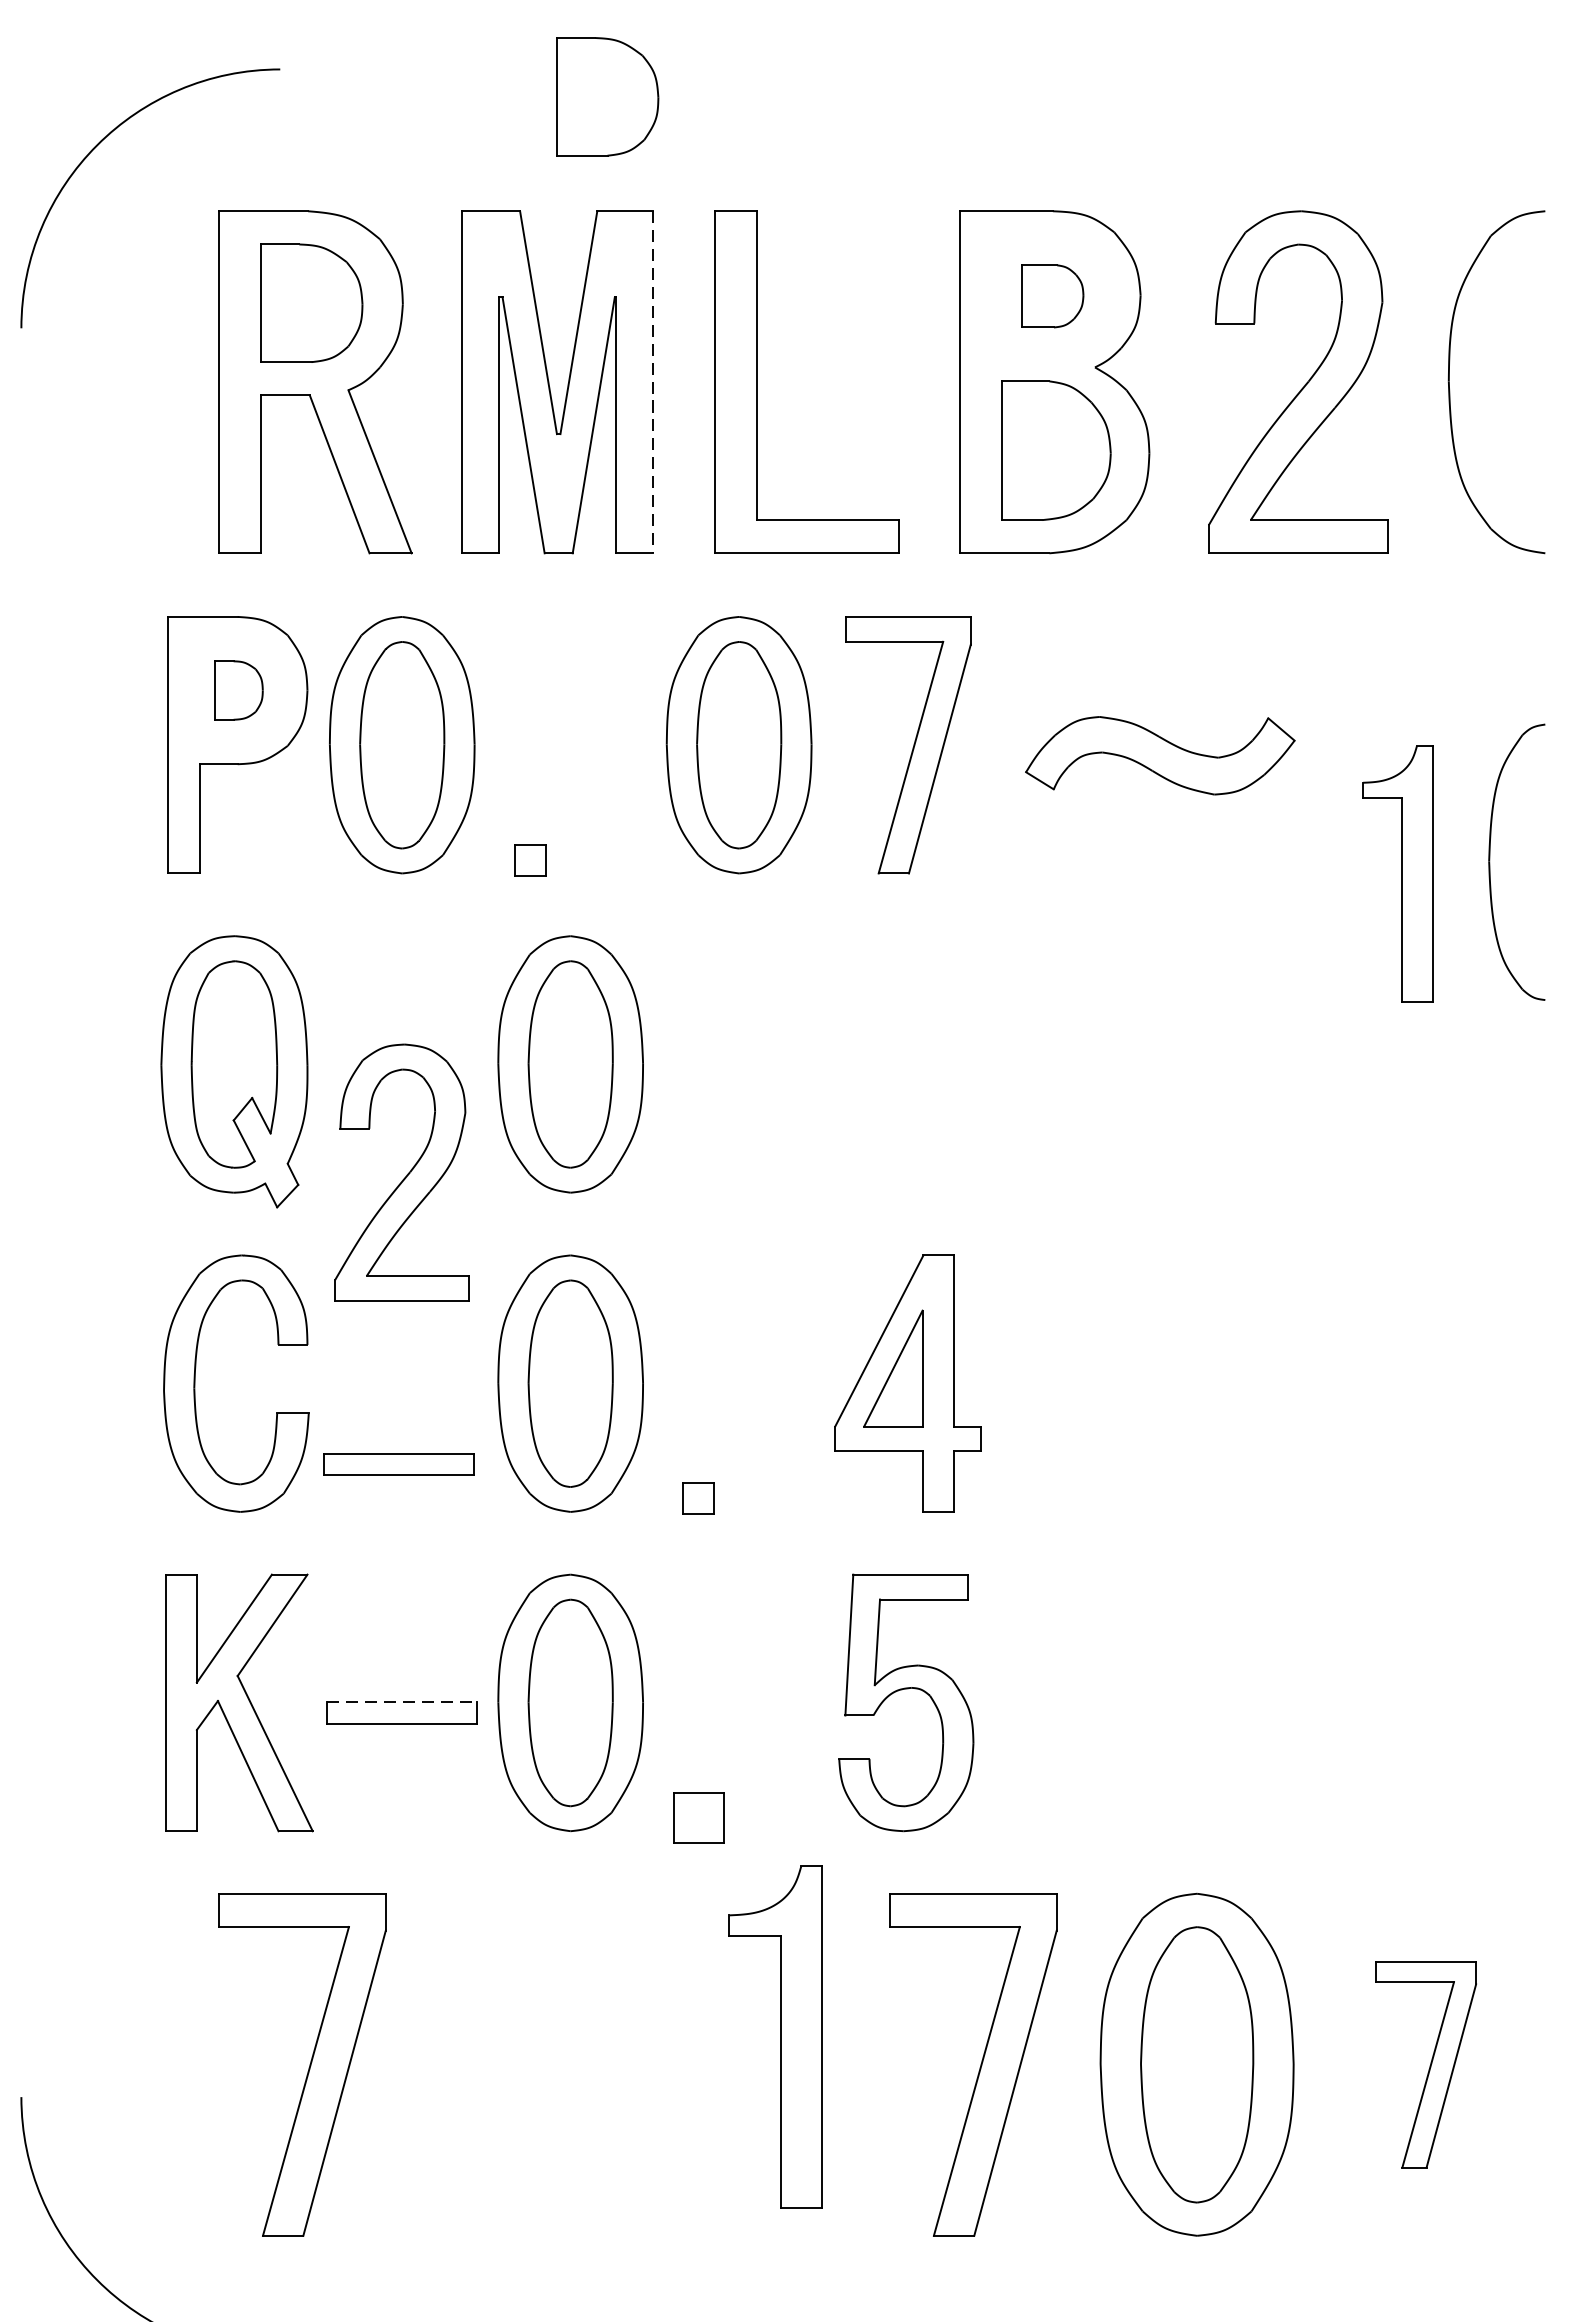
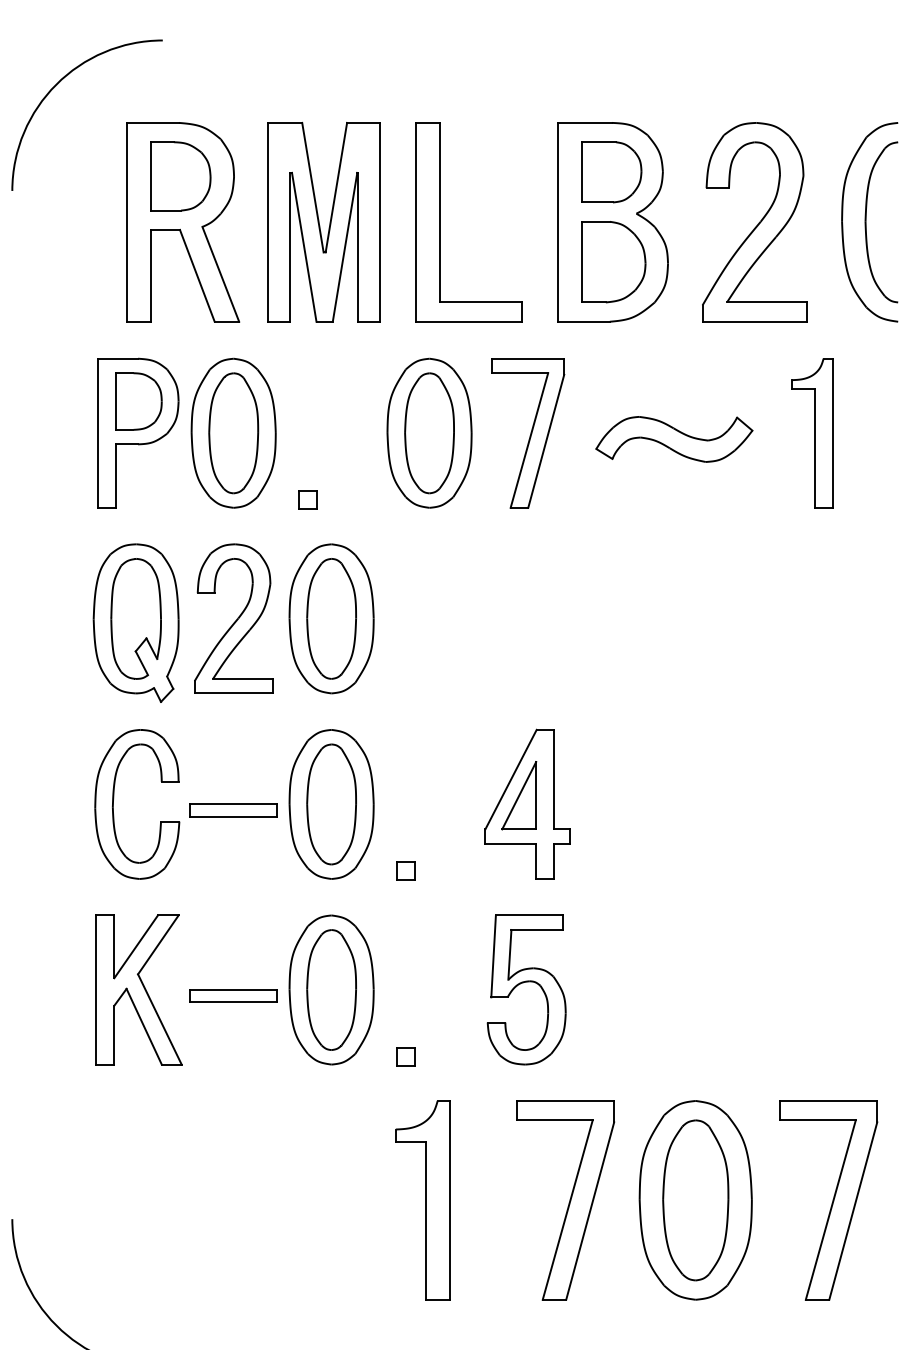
part: (606, 96) -> (352, 56), removed
part: (1052, 296) -> (611, 172), size x1.67
line: (653, 382) -> (379, 222), dashed -> solid
part: (238, 690) -> (138, 401), size x1.67
part: (1490, 862) -> (866, 222), moved
part: (1397, 874) -> (812, 433), moved
part: (401, 1172) -> (233, 618), moved
part: (398, 1464) -> (233, 810), moved
line: (401, 1702) -> (233, 989), dashed -> solid
part: (697, 1817) -> (405, 1056), size x0.62
part: (775, 2037) -> (422, 1200), moved
part: (302, 2065) -> (175, 1200), removed
part: (1425, 2065) -> (828, 1200), size x1.67

